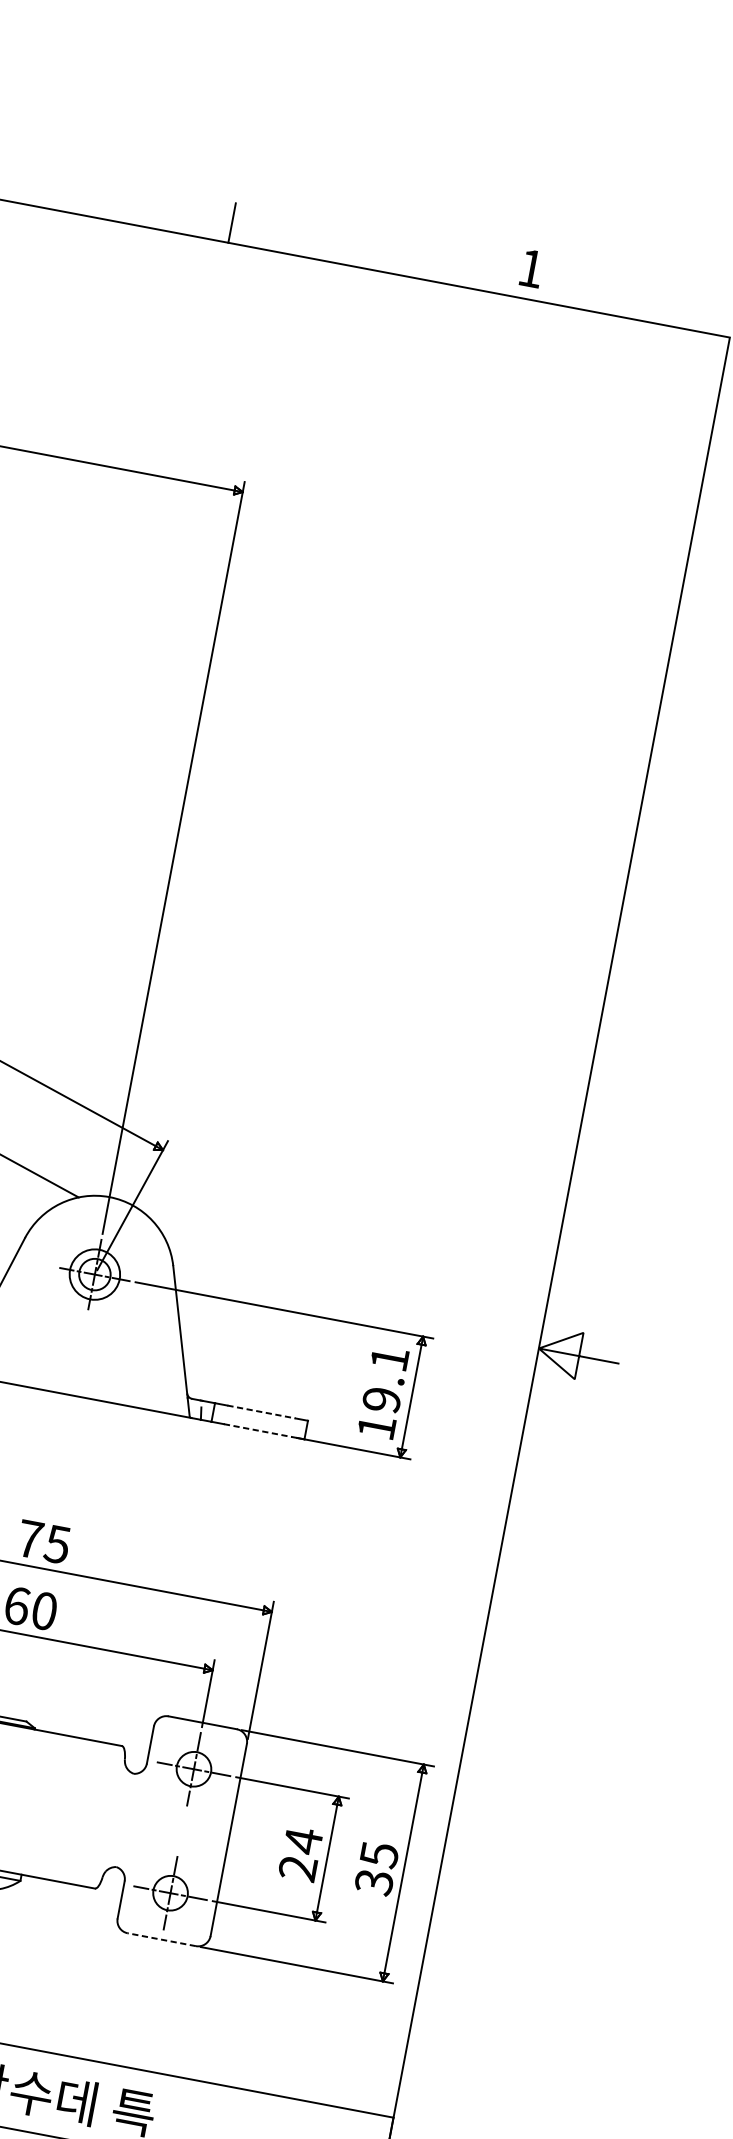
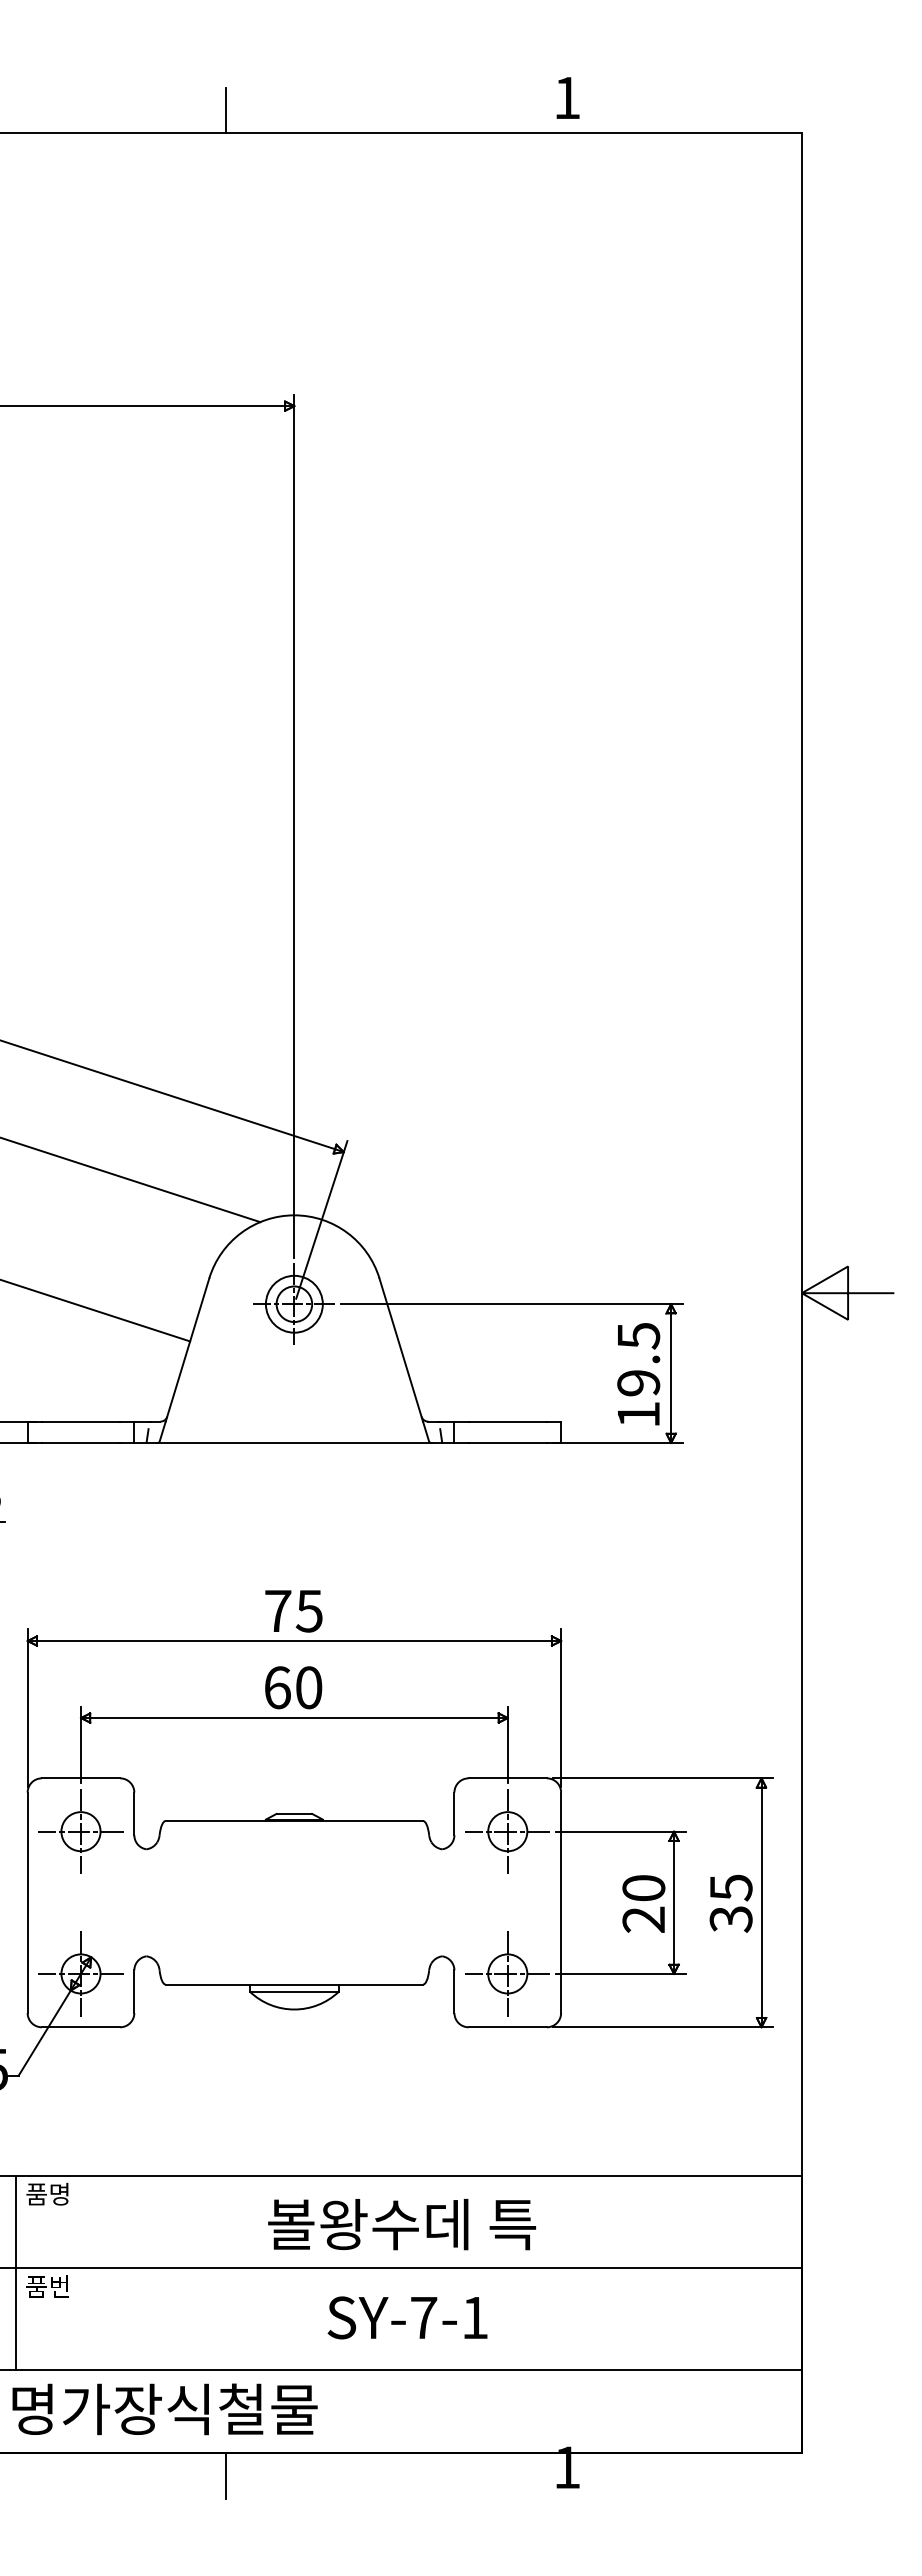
text: (390, 1359) -> (639, 1336), 19.1 -> 19.5
line: (262, 1412) -> (508, 1421), dashed -> solid
line: (258, 1430) -> (508, 1442), dashed -> solid
text: (302, 1841) -> (643, 1888), 24 -> 20
line: (161, 1939) -> (507, 2027), dashed -> solid

